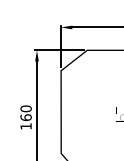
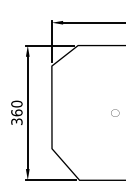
text: (25, 126) -> (16, 121), 160 -> 360

